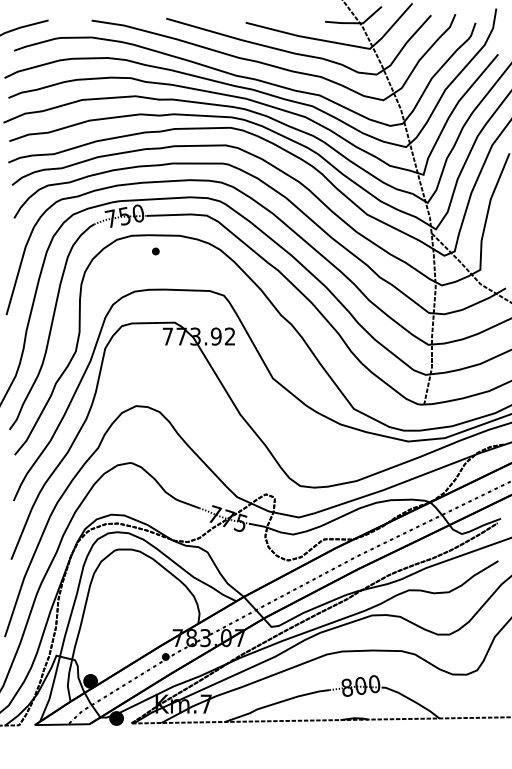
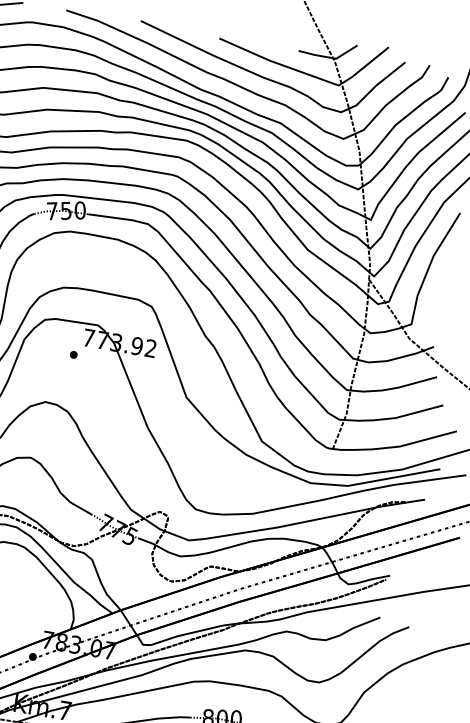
part: (155, 251) -> (73, 354), moved

